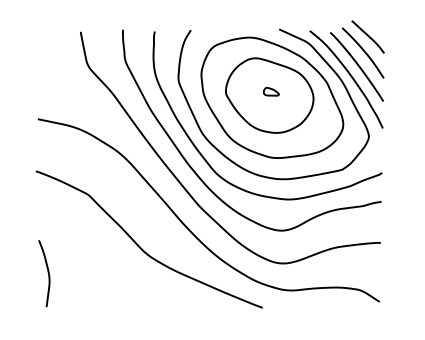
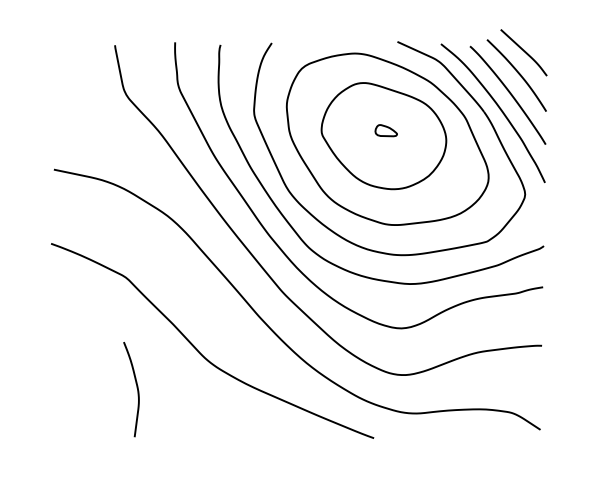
curve: (47, 272) -> (135, 387), moved

